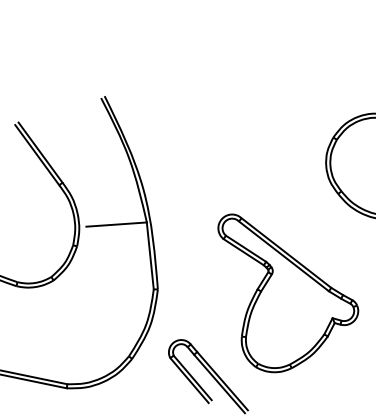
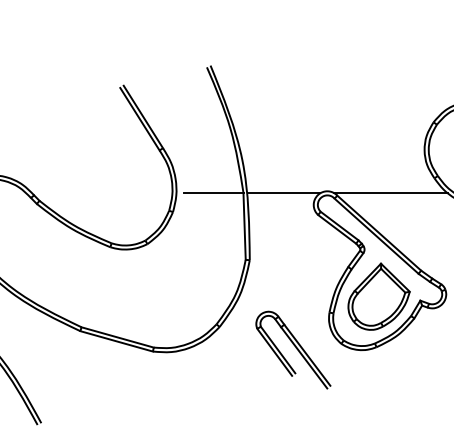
line: (294, 212) -> (390, 193), added
line: (187, 219) -> (283, 193), added
part: (290, 316) -> (378, 296), added

